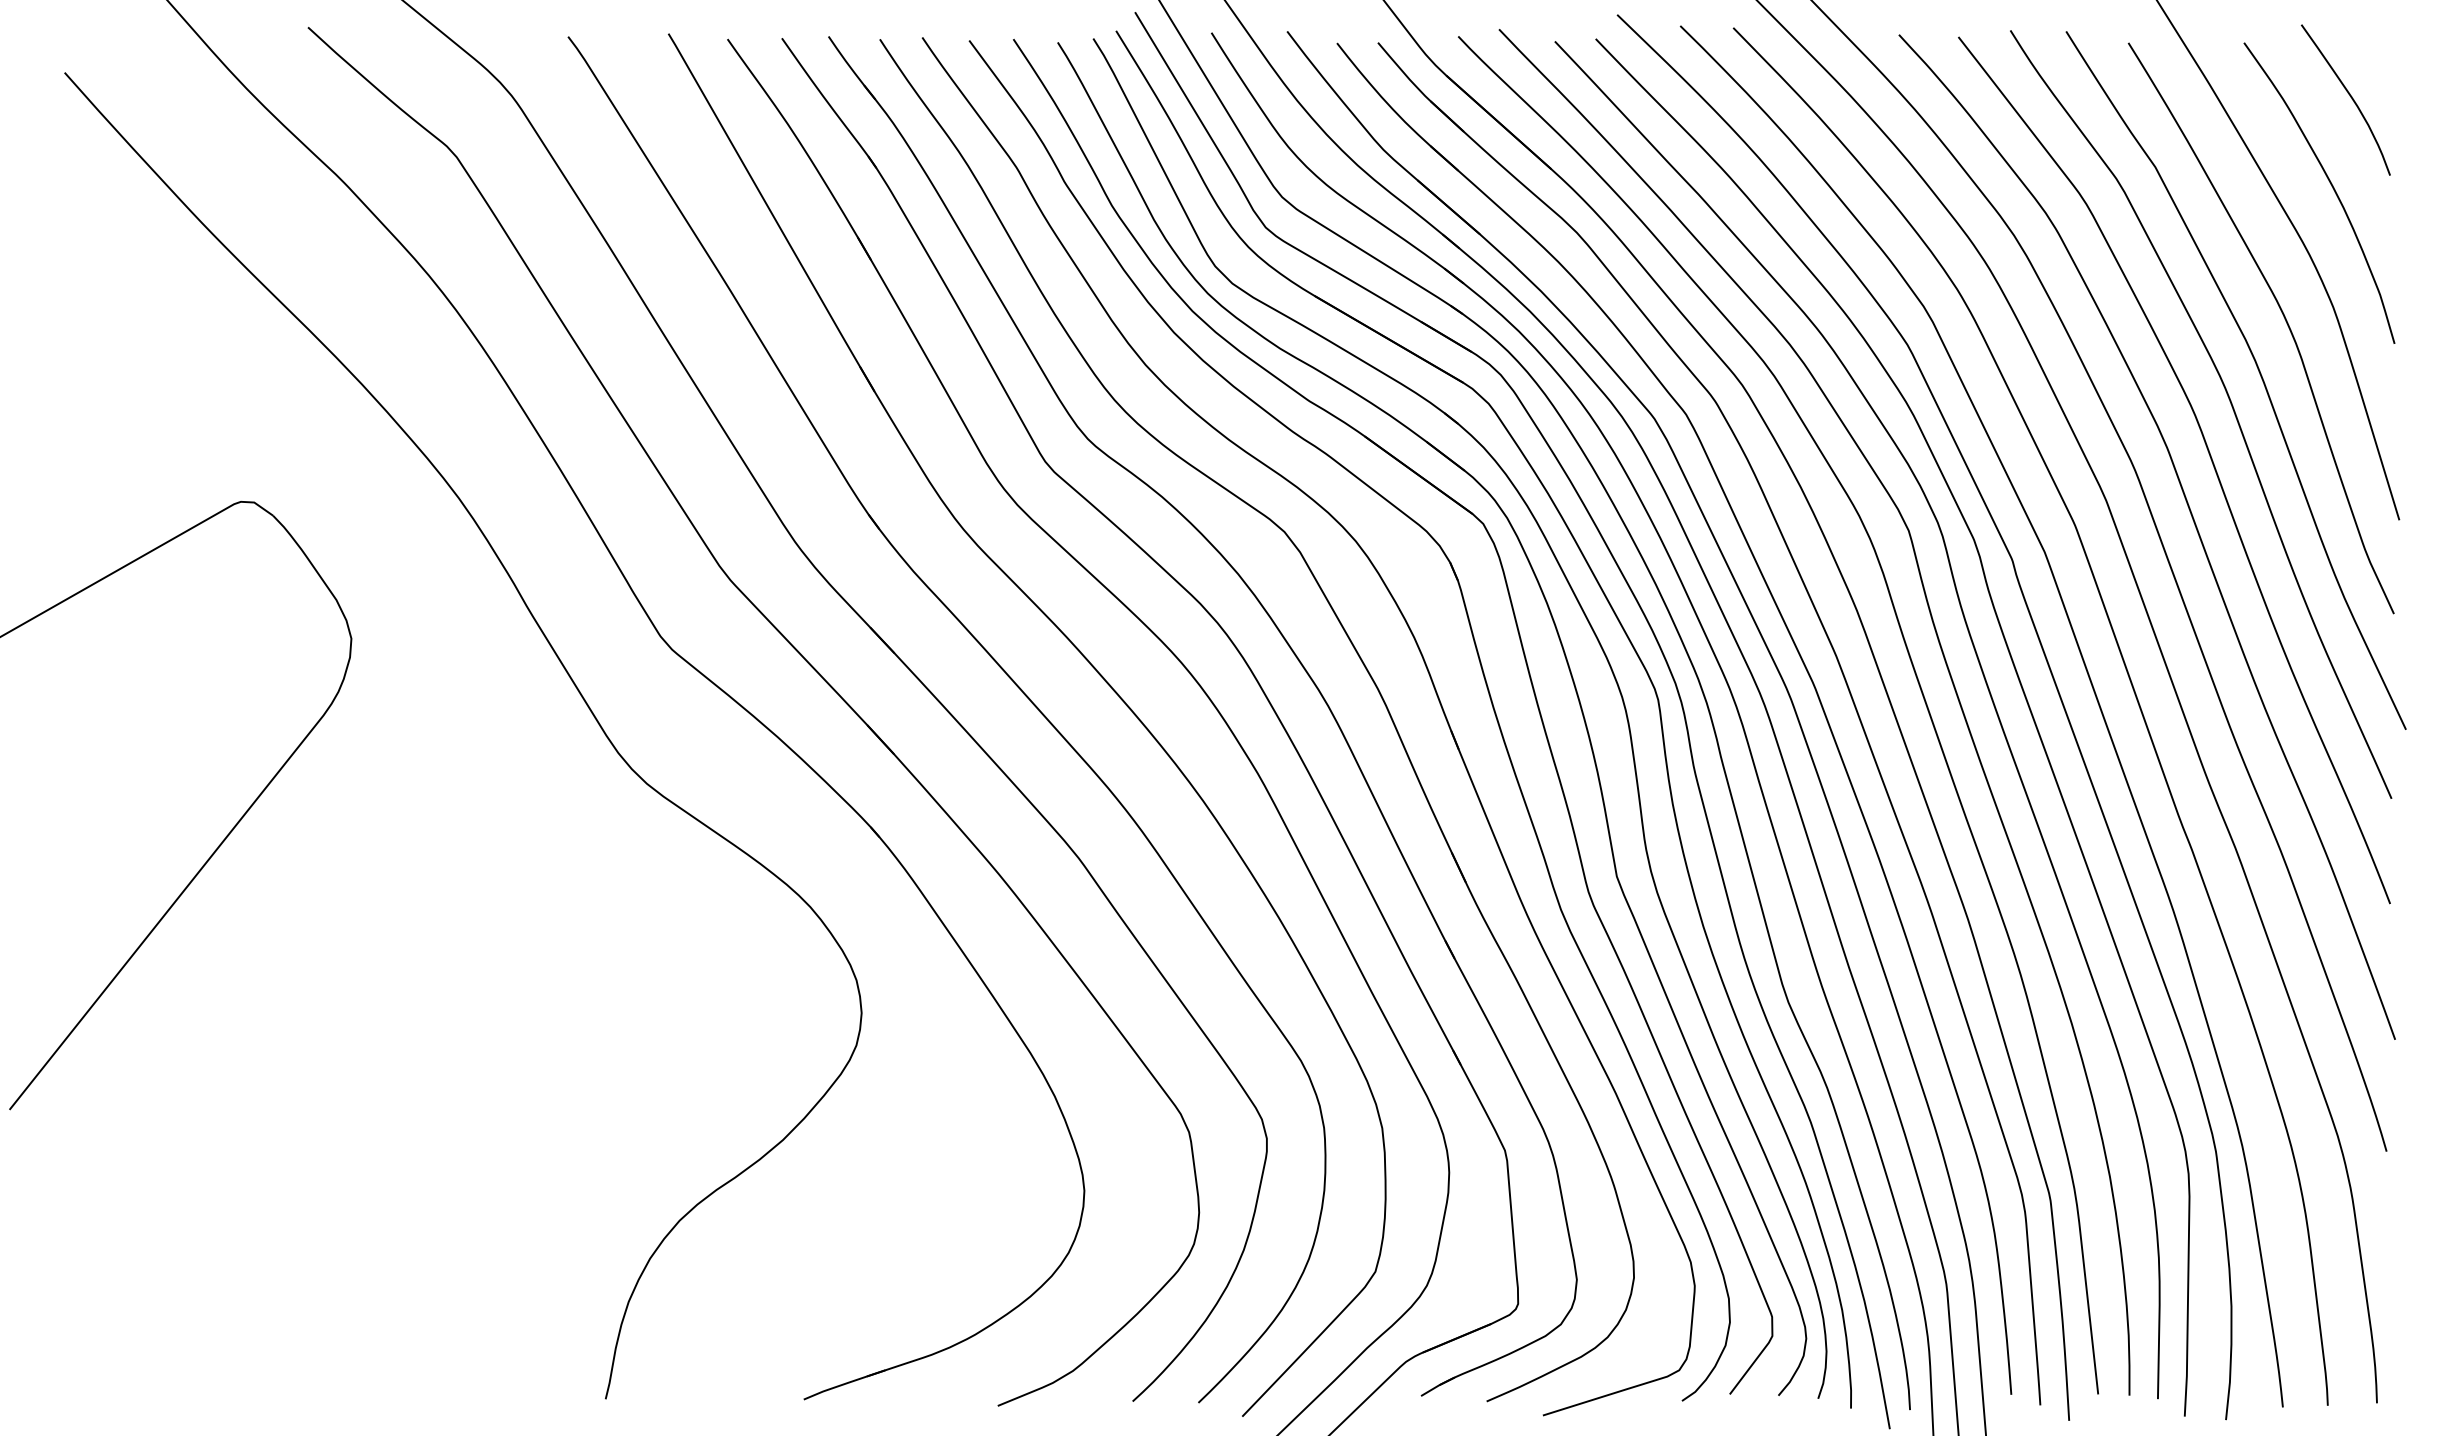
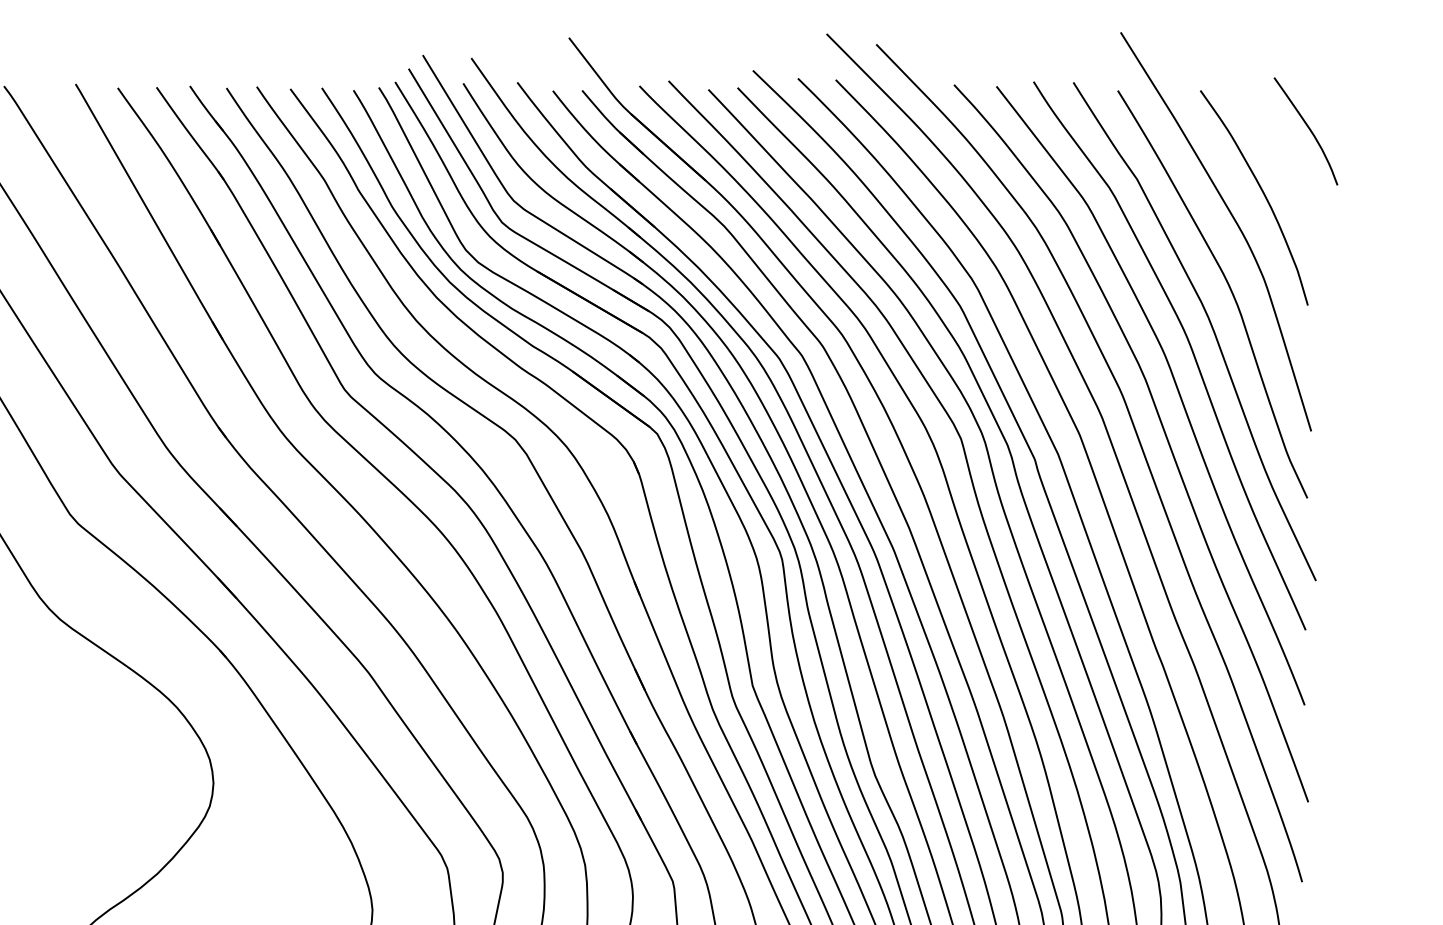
curve: (2349, 96) -> (1308, 128), moved

